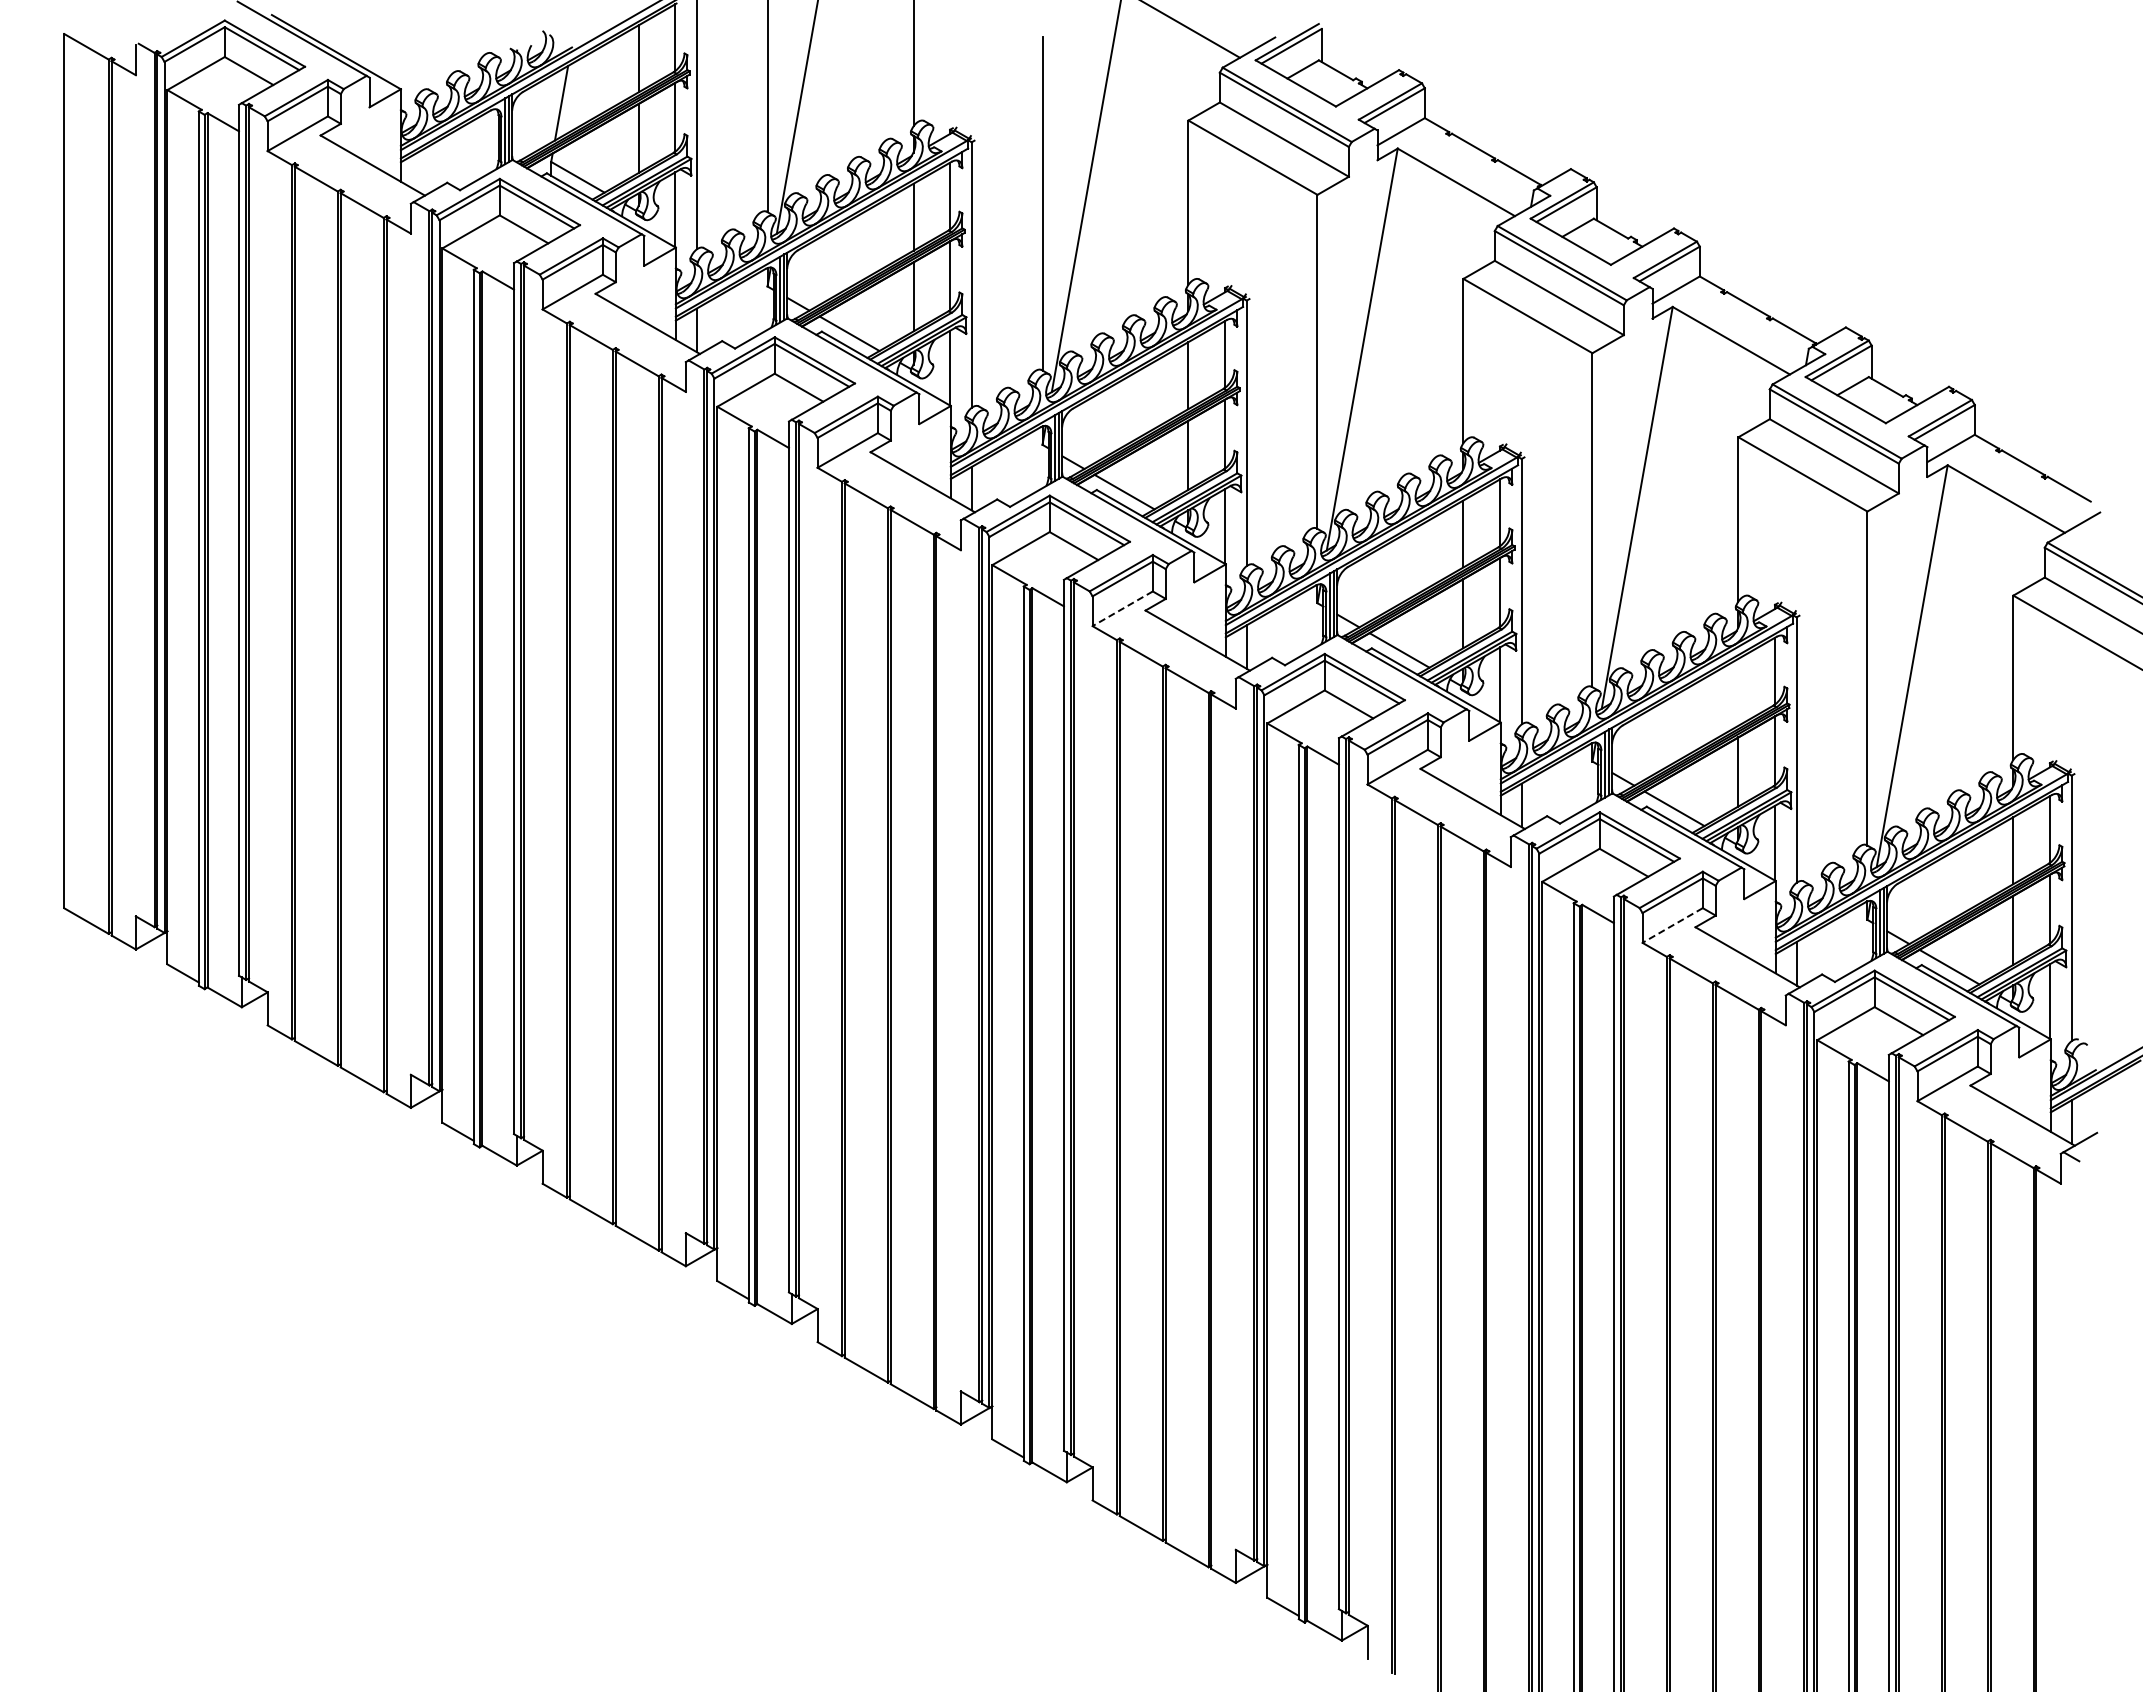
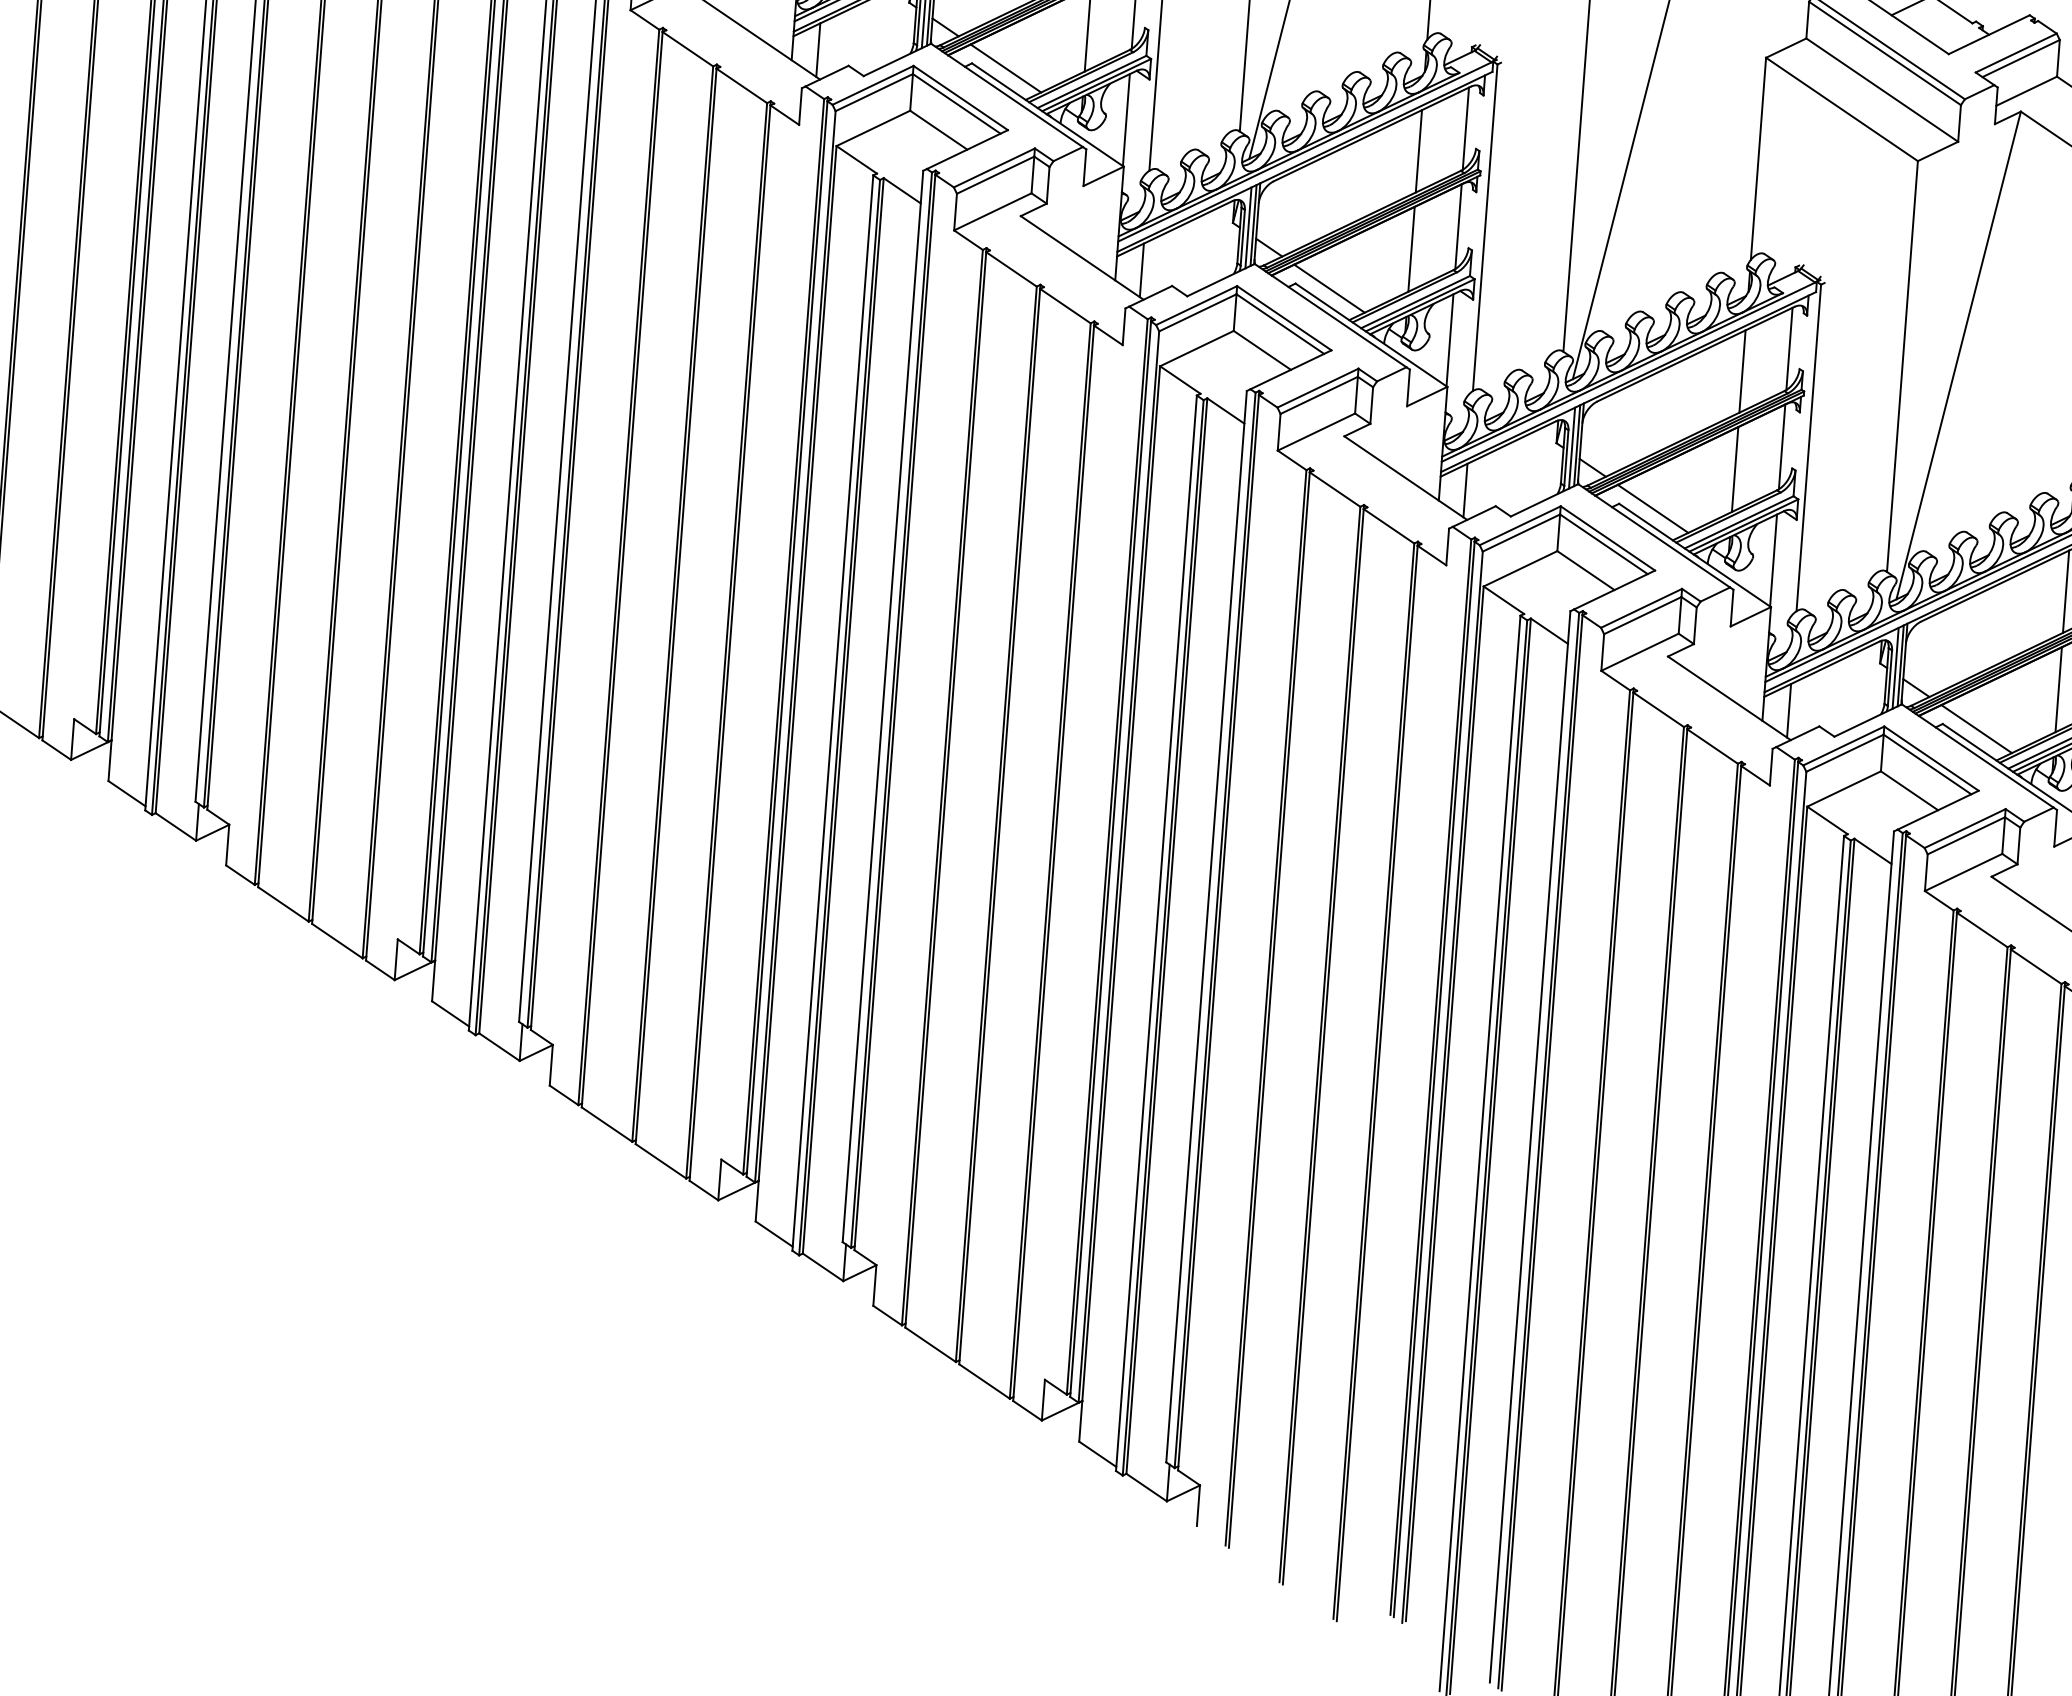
line: (1122, 608) -> (992, 211), dashed -> solid
line: (1738, 691) -> (1742, 370), added
line: (1672, 925) -> (1639, 652), dashed -> solid

